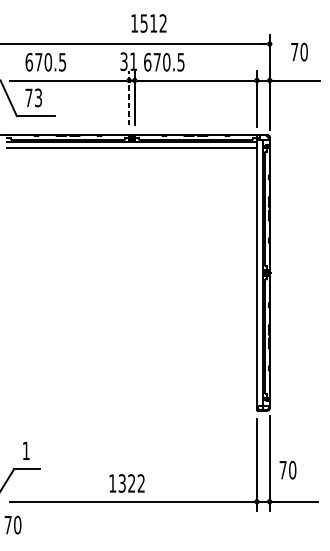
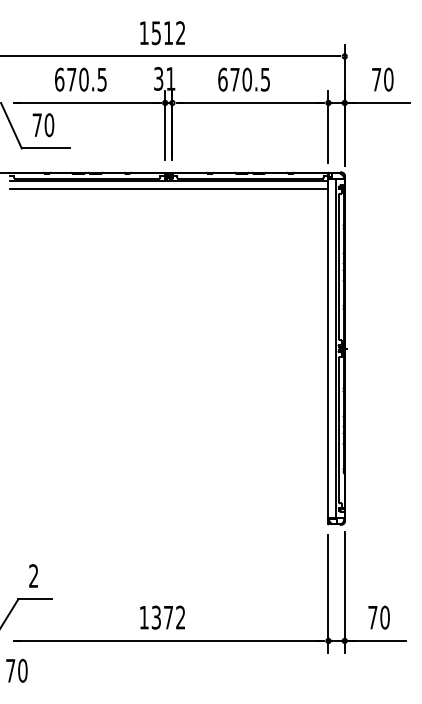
text: (148, 23) -> (162, 33), moved
text: (299, 51) -> (382, 79), moved
text: (45, 62) -> (80, 79), moved
text: (163, 62) -> (243, 79), moved
text: (38, 98) -> (49, 125), 73 -> 70
line: (129, 98) -> (165, 125), dashed -> solid
text: (26, 450) -> (33, 575), 1 -> 2
text: (287, 470) -> (378, 617), moved
text: (131, 483) -> (168, 617), 1322 -> 1372

